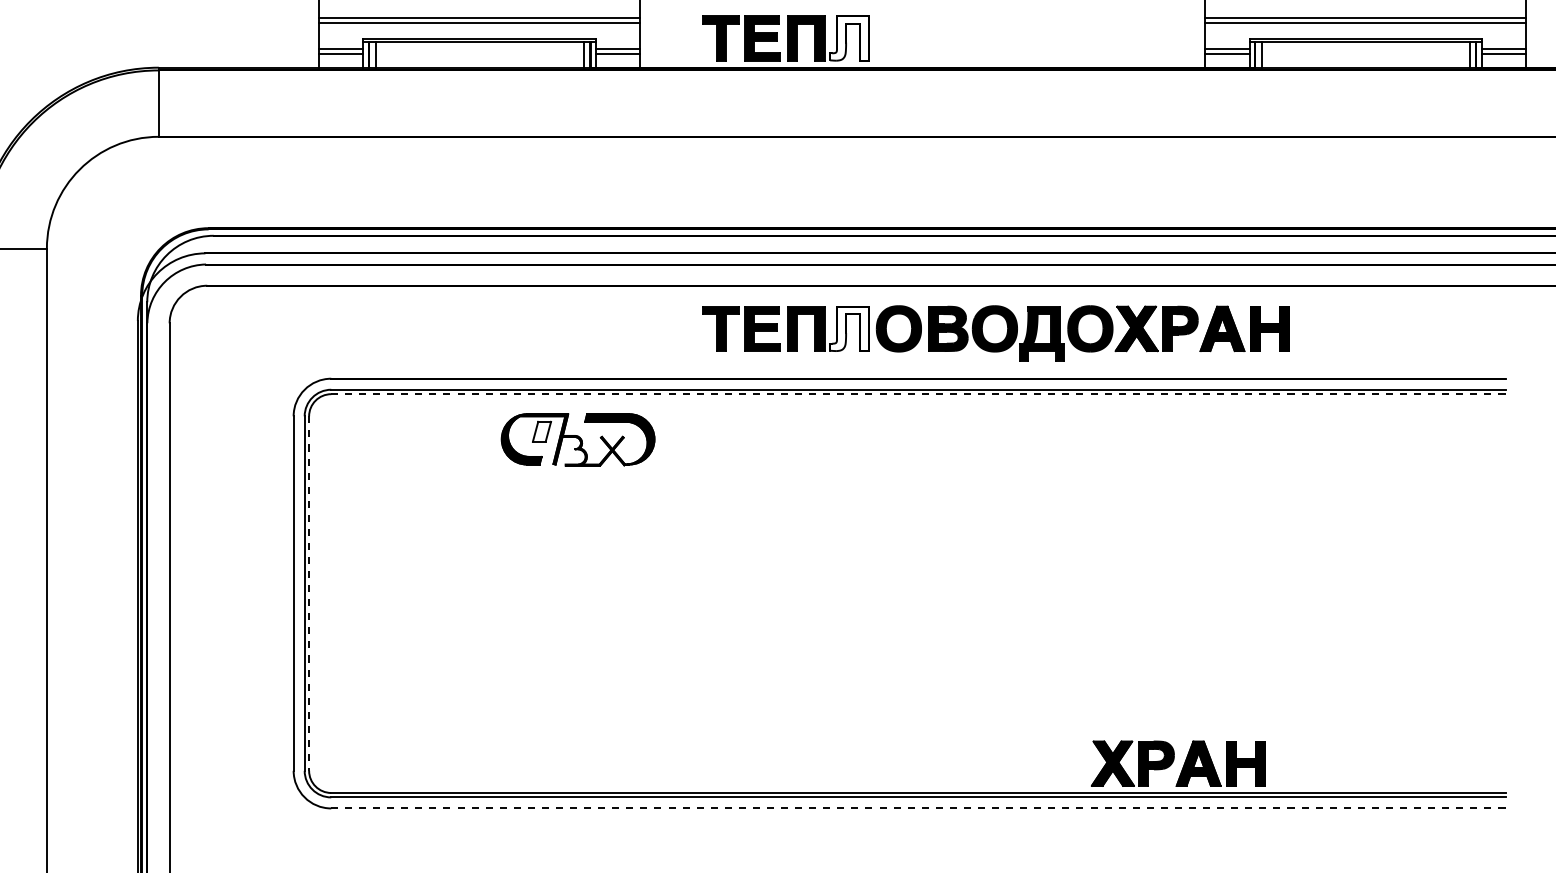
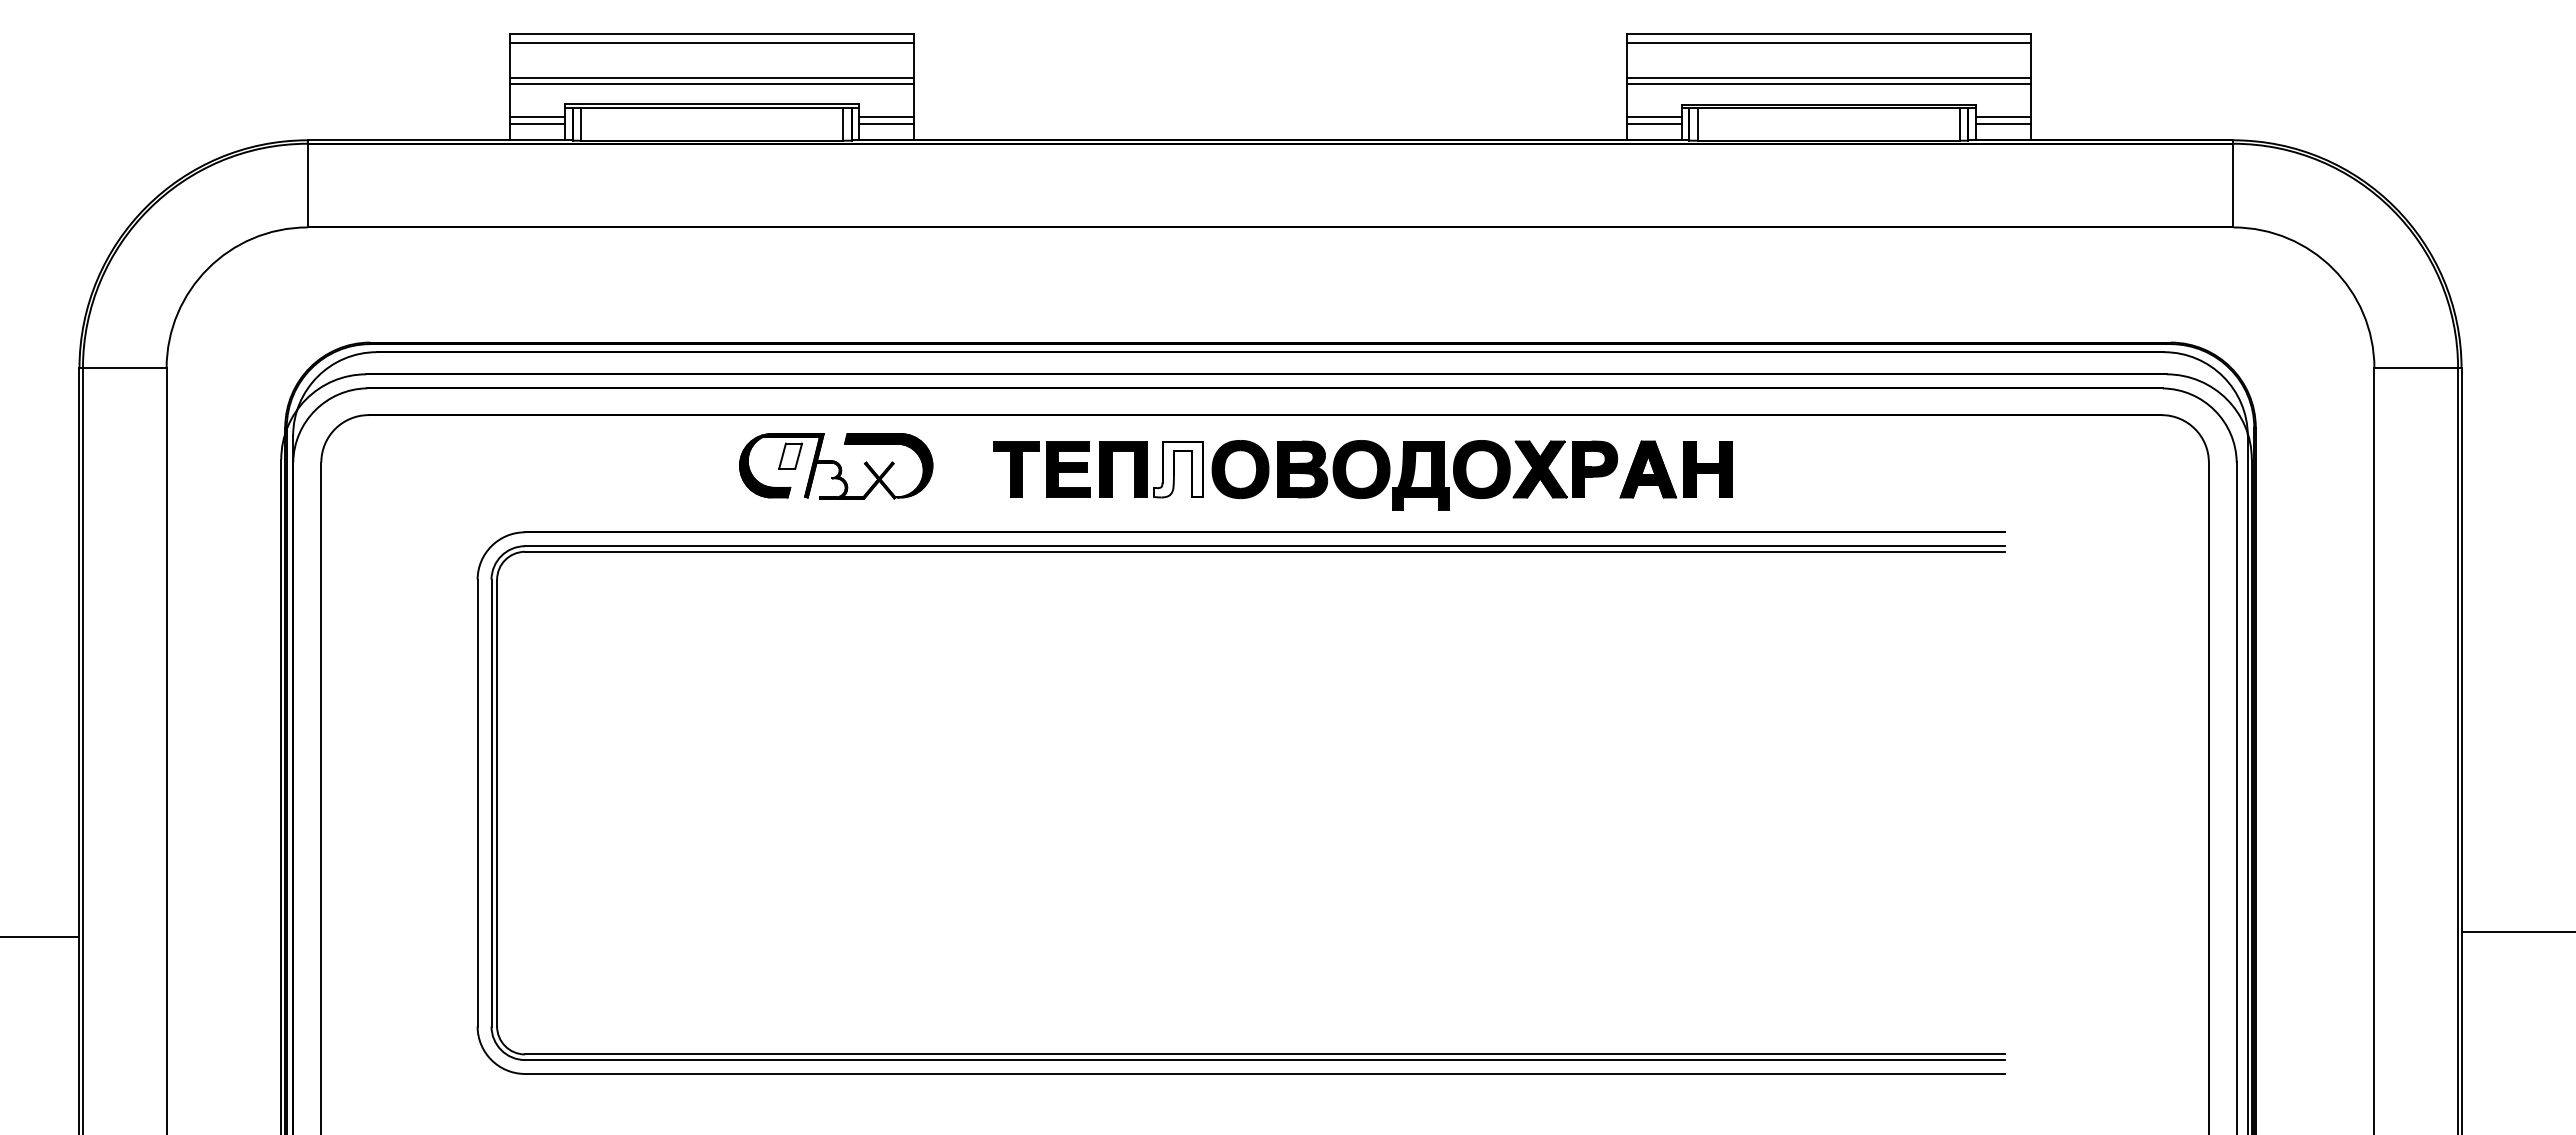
part: (786, 38) -> (1098, 103), removed
line: (918, 393) -> (1265, 551), dashed -> solid
part: (578, 439) -> (836, 466), moved
line: (309, 593) -> (497, 803), dashed -> solid
part: (1173, 762) -> (1586, 1015), removed
line: (918, 808) -> (1265, 1073), dashed -> solid

